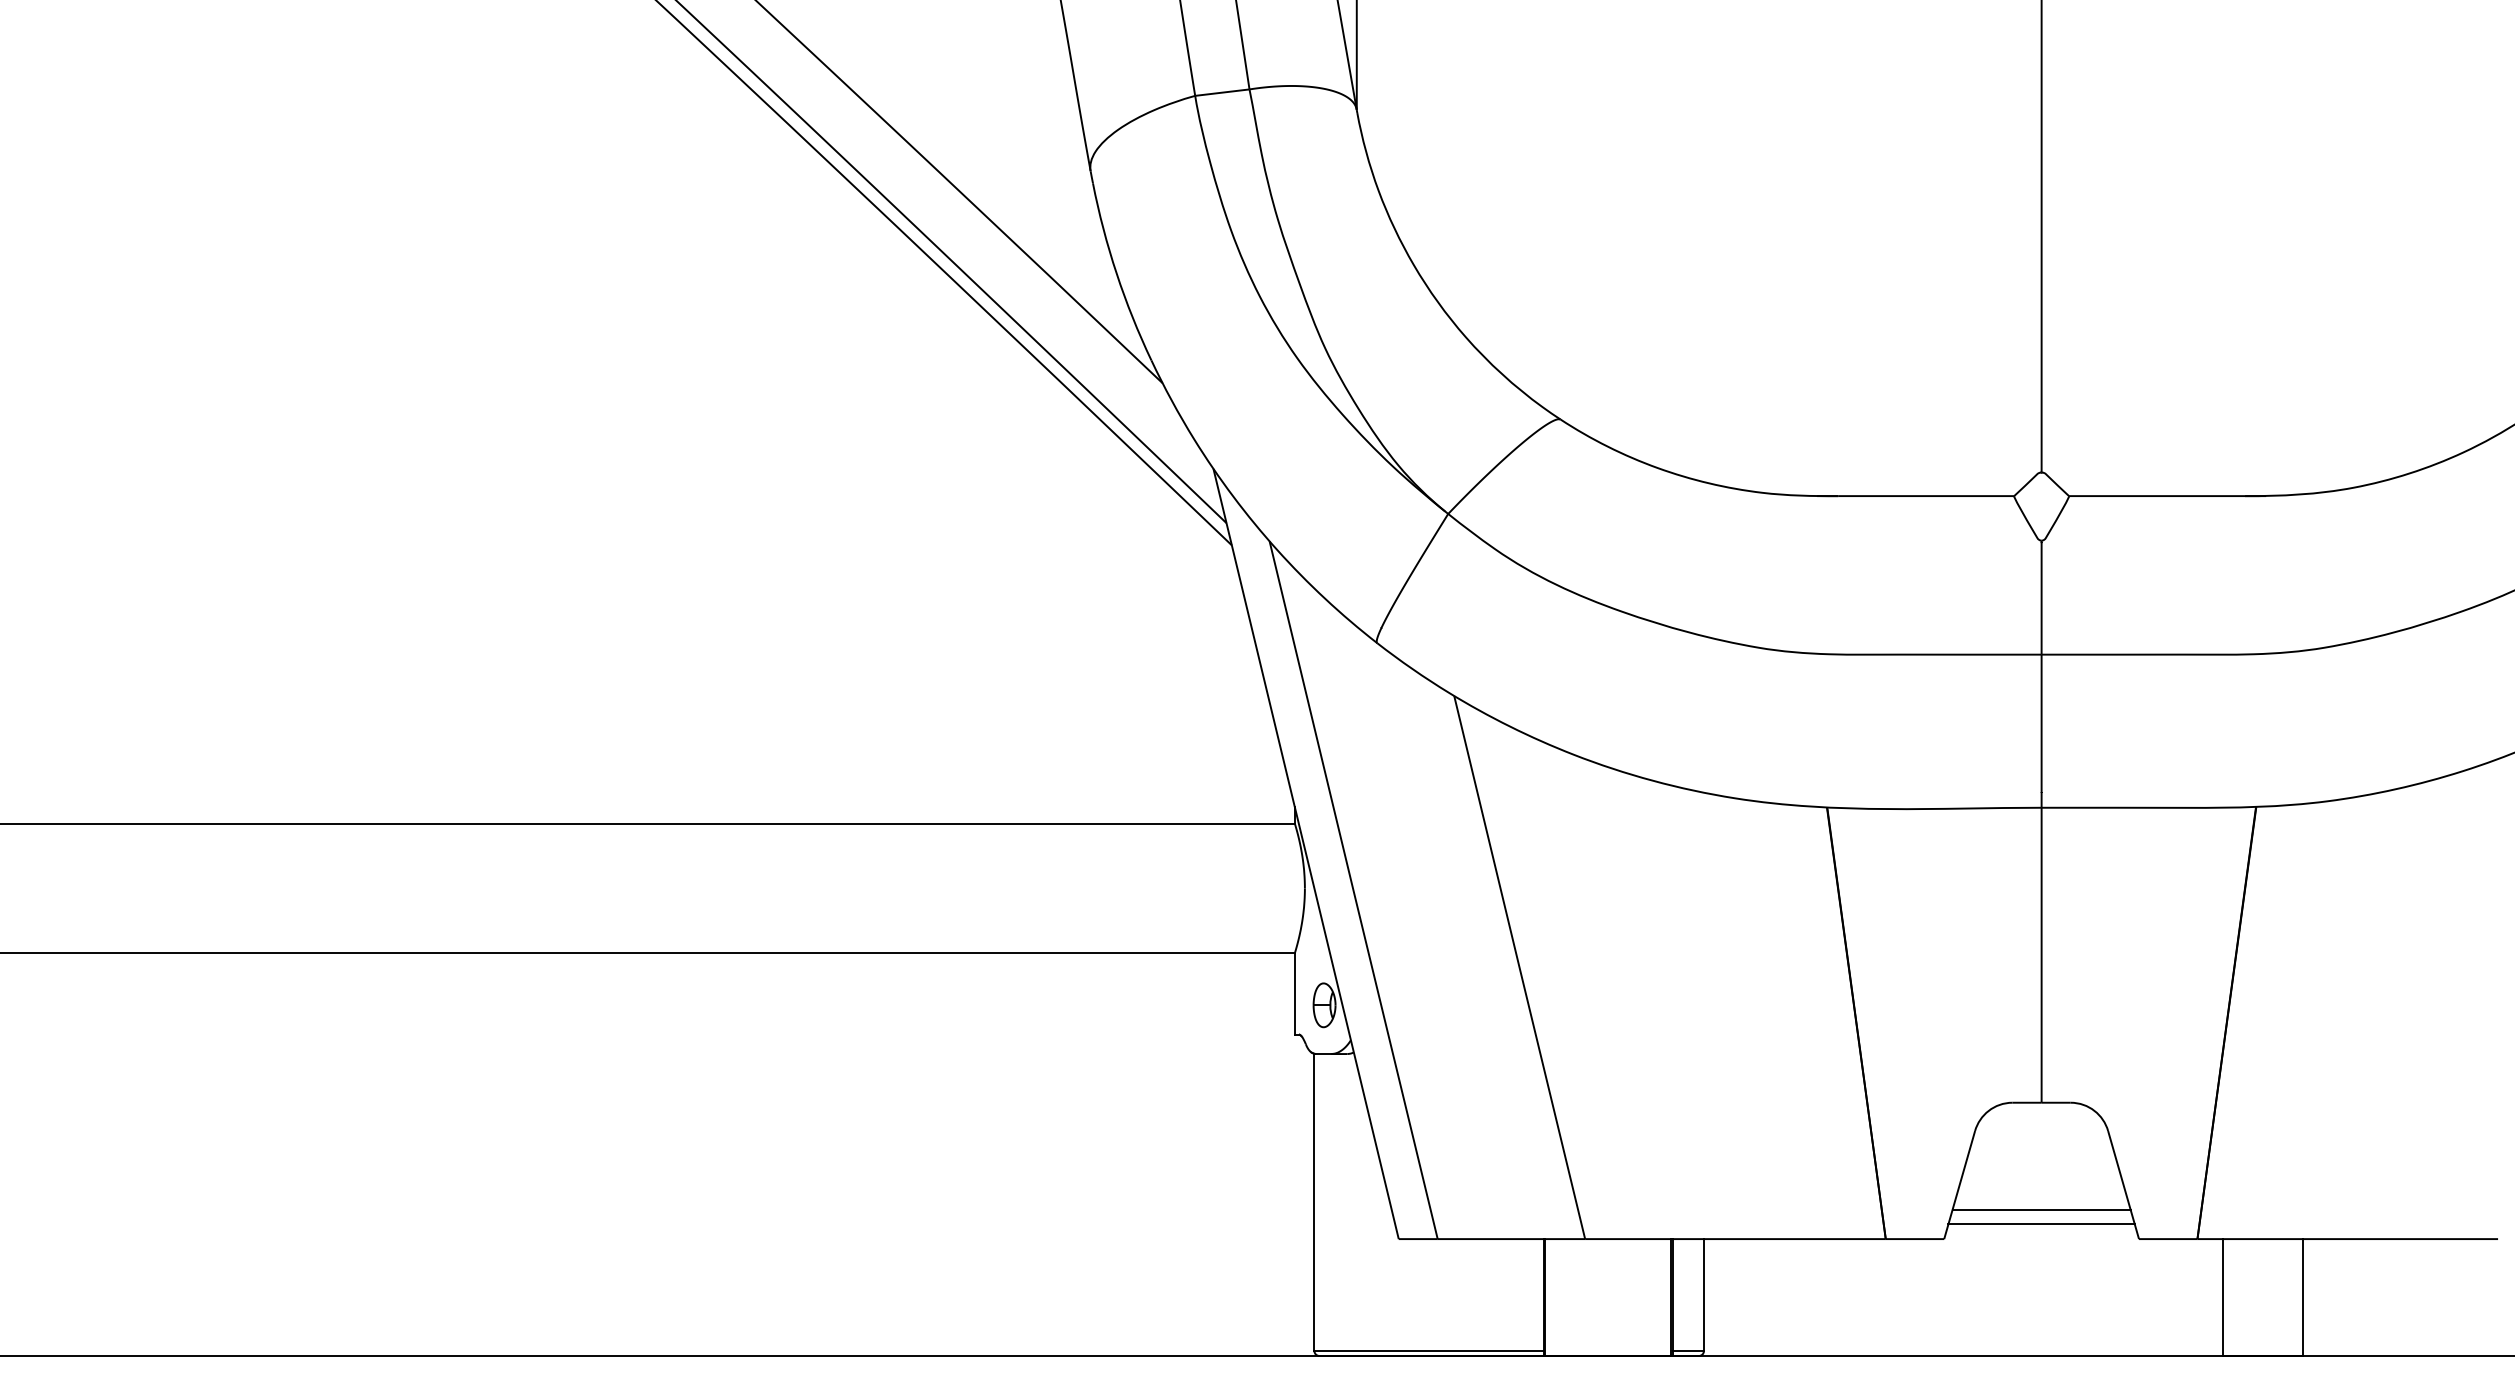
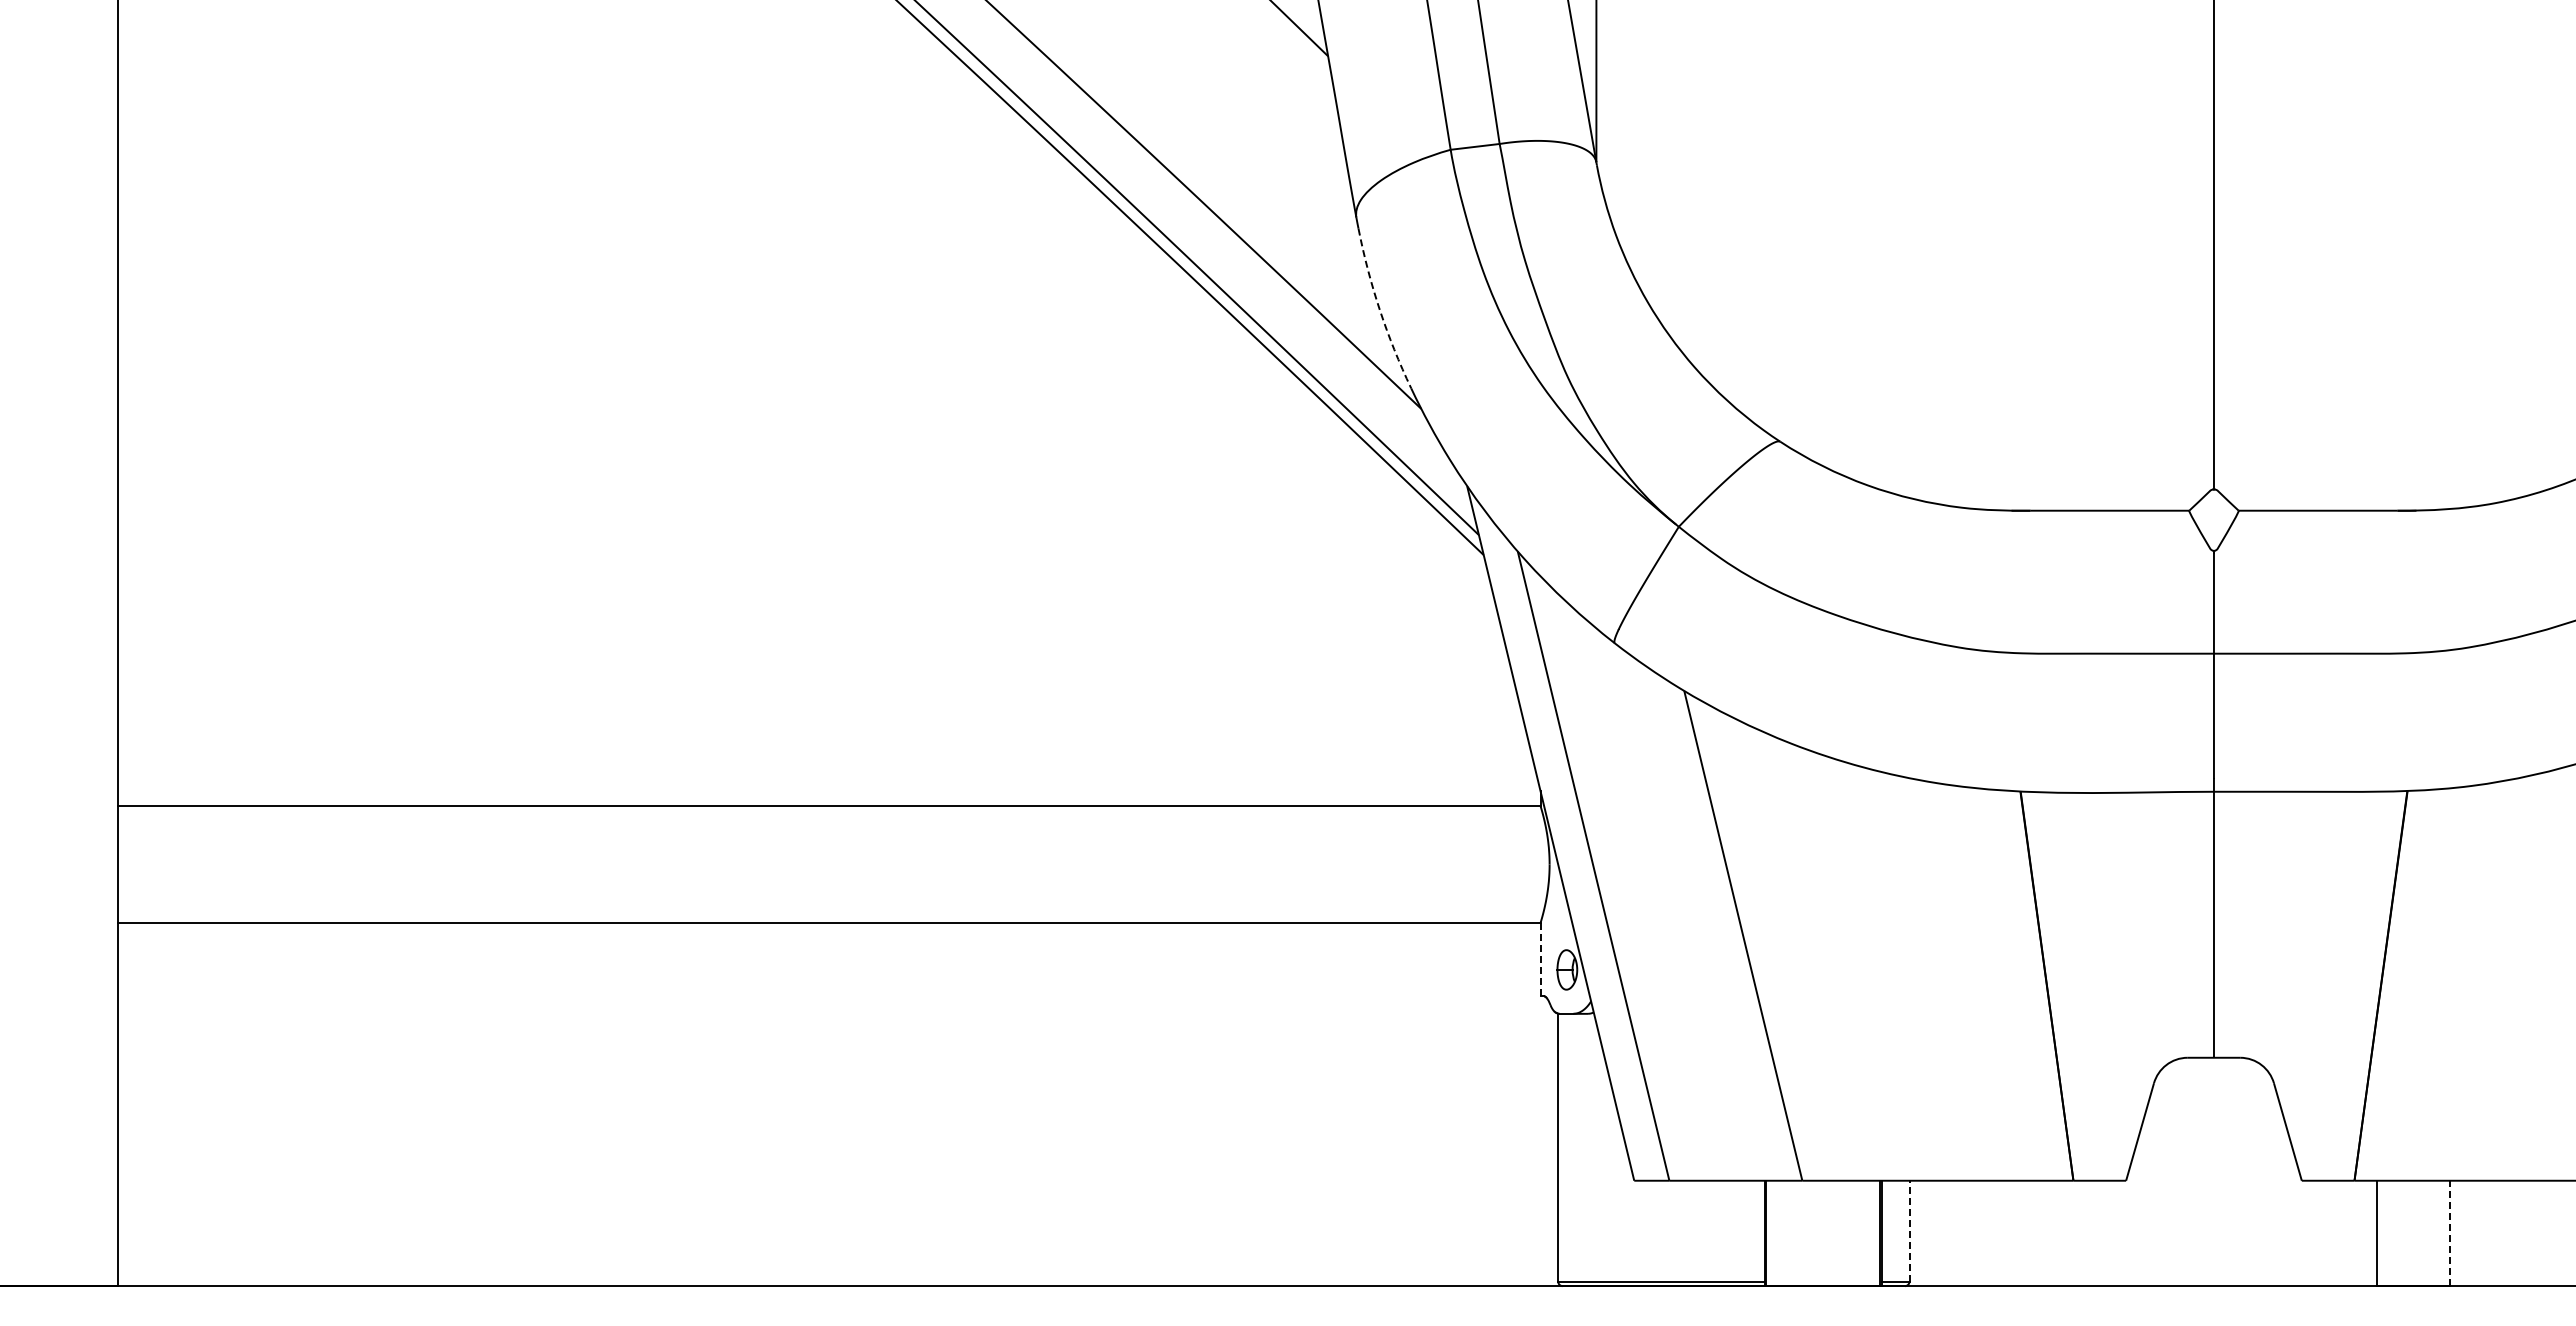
arc: (1116, 274) -> (1379, 310), solid -> dashed
line: (1294, 993) -> (1540, 959), solid -> dashed
line: (2041, 1209) -> (2213, 1154), removed
line: (2041, 1224) -> (2213, 1167), removed
line: (1703, 1294) -> (1909, 1230), solid -> dashed
line: (2302, 1297) -> (2449, 1233), solid -> dashed

